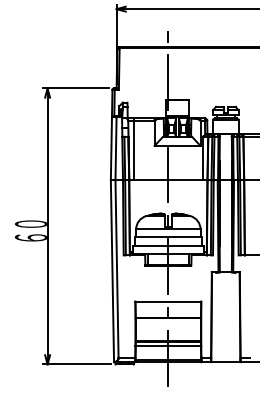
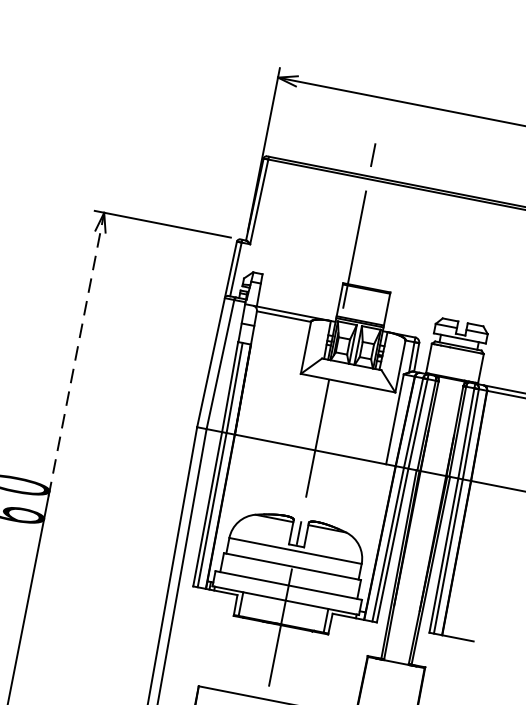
line: (133, 149) -> (256, 372), removed
line: (47, 157) -> (76, 354), solid -> dashed

